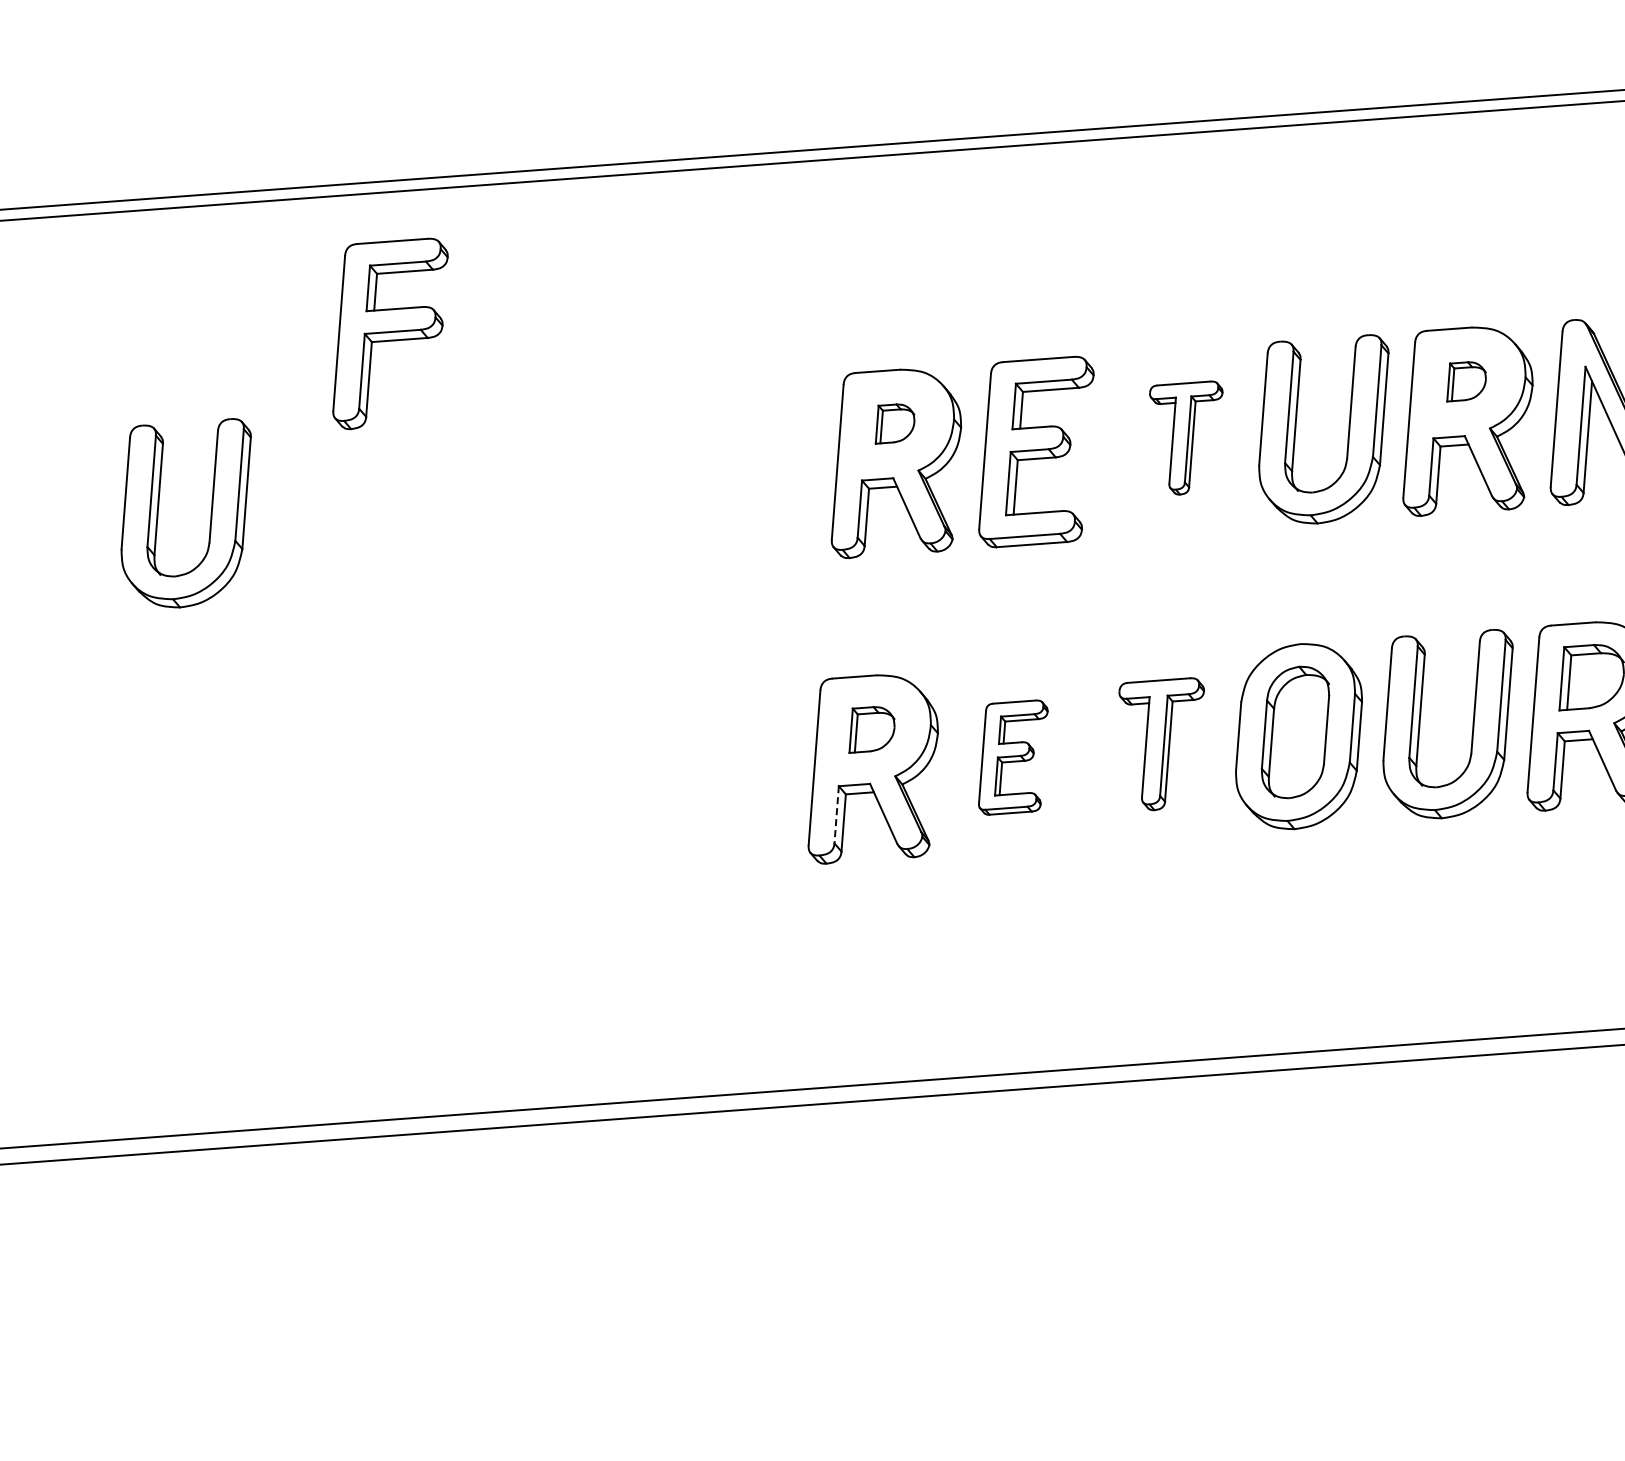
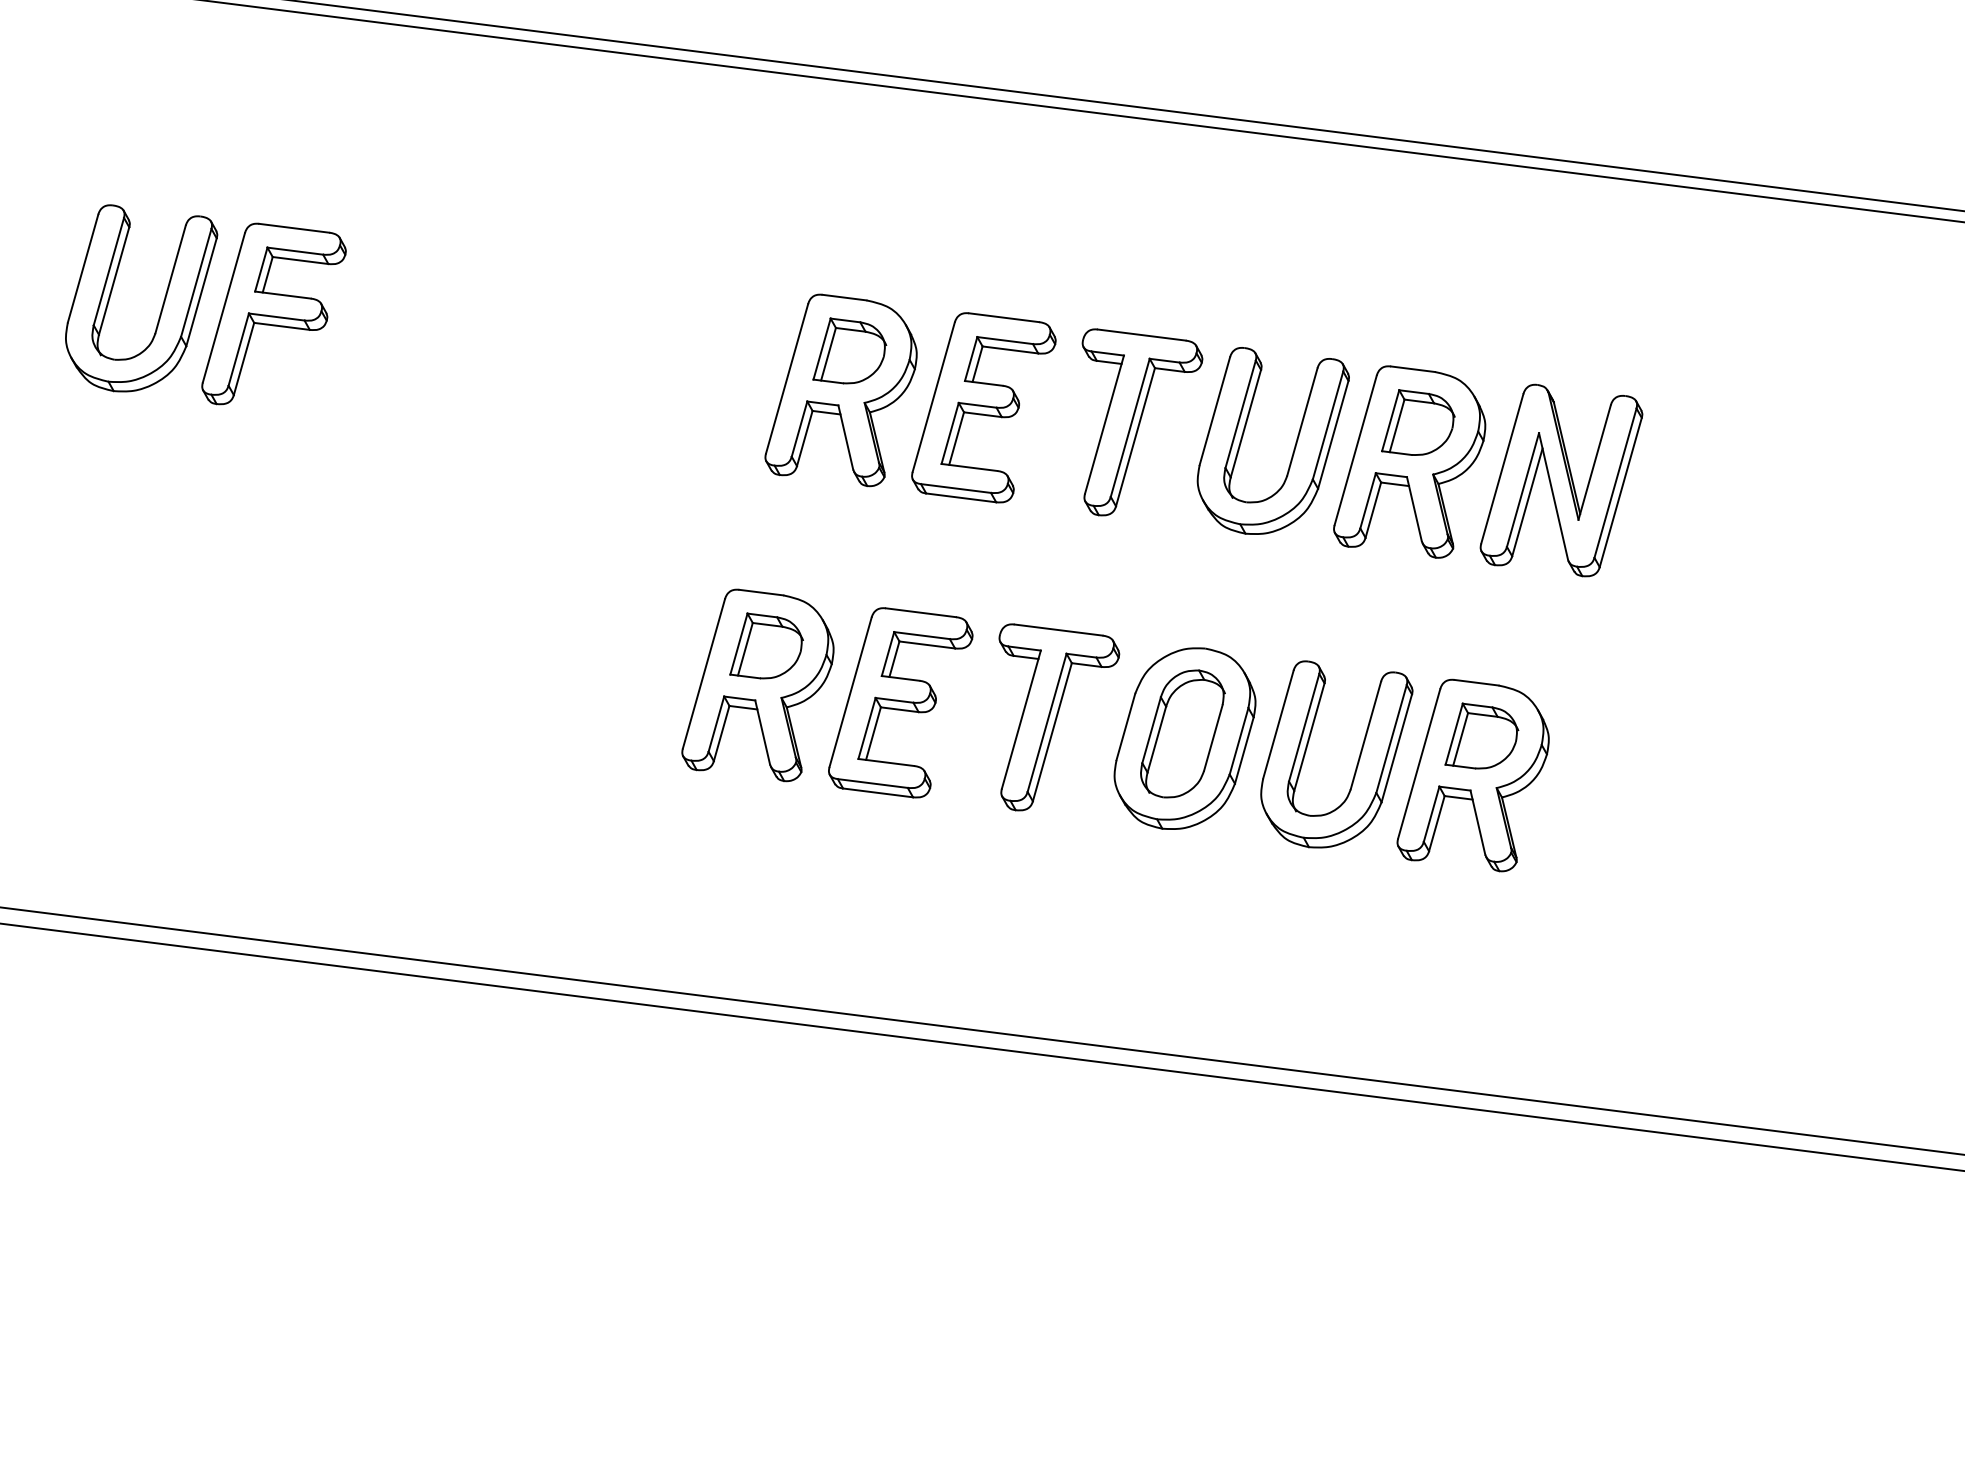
part: (388, 329) -> (273, 313), moved
part: (1465, 380) -> (1418, 422), size x1.67
part: (893, 422) -> (849, 350), size x1.67
part: (1194, 434) -> (1142, 422), size x1.67
part: (870, 727) -> (766, 645), size x1.43
part: (1171, 740) -> (1059, 717), size x1.43
part: (1012, 757) -> (900, 702), size x1.67
line: (836, 815) -> (716, 724), dashed -> solid

